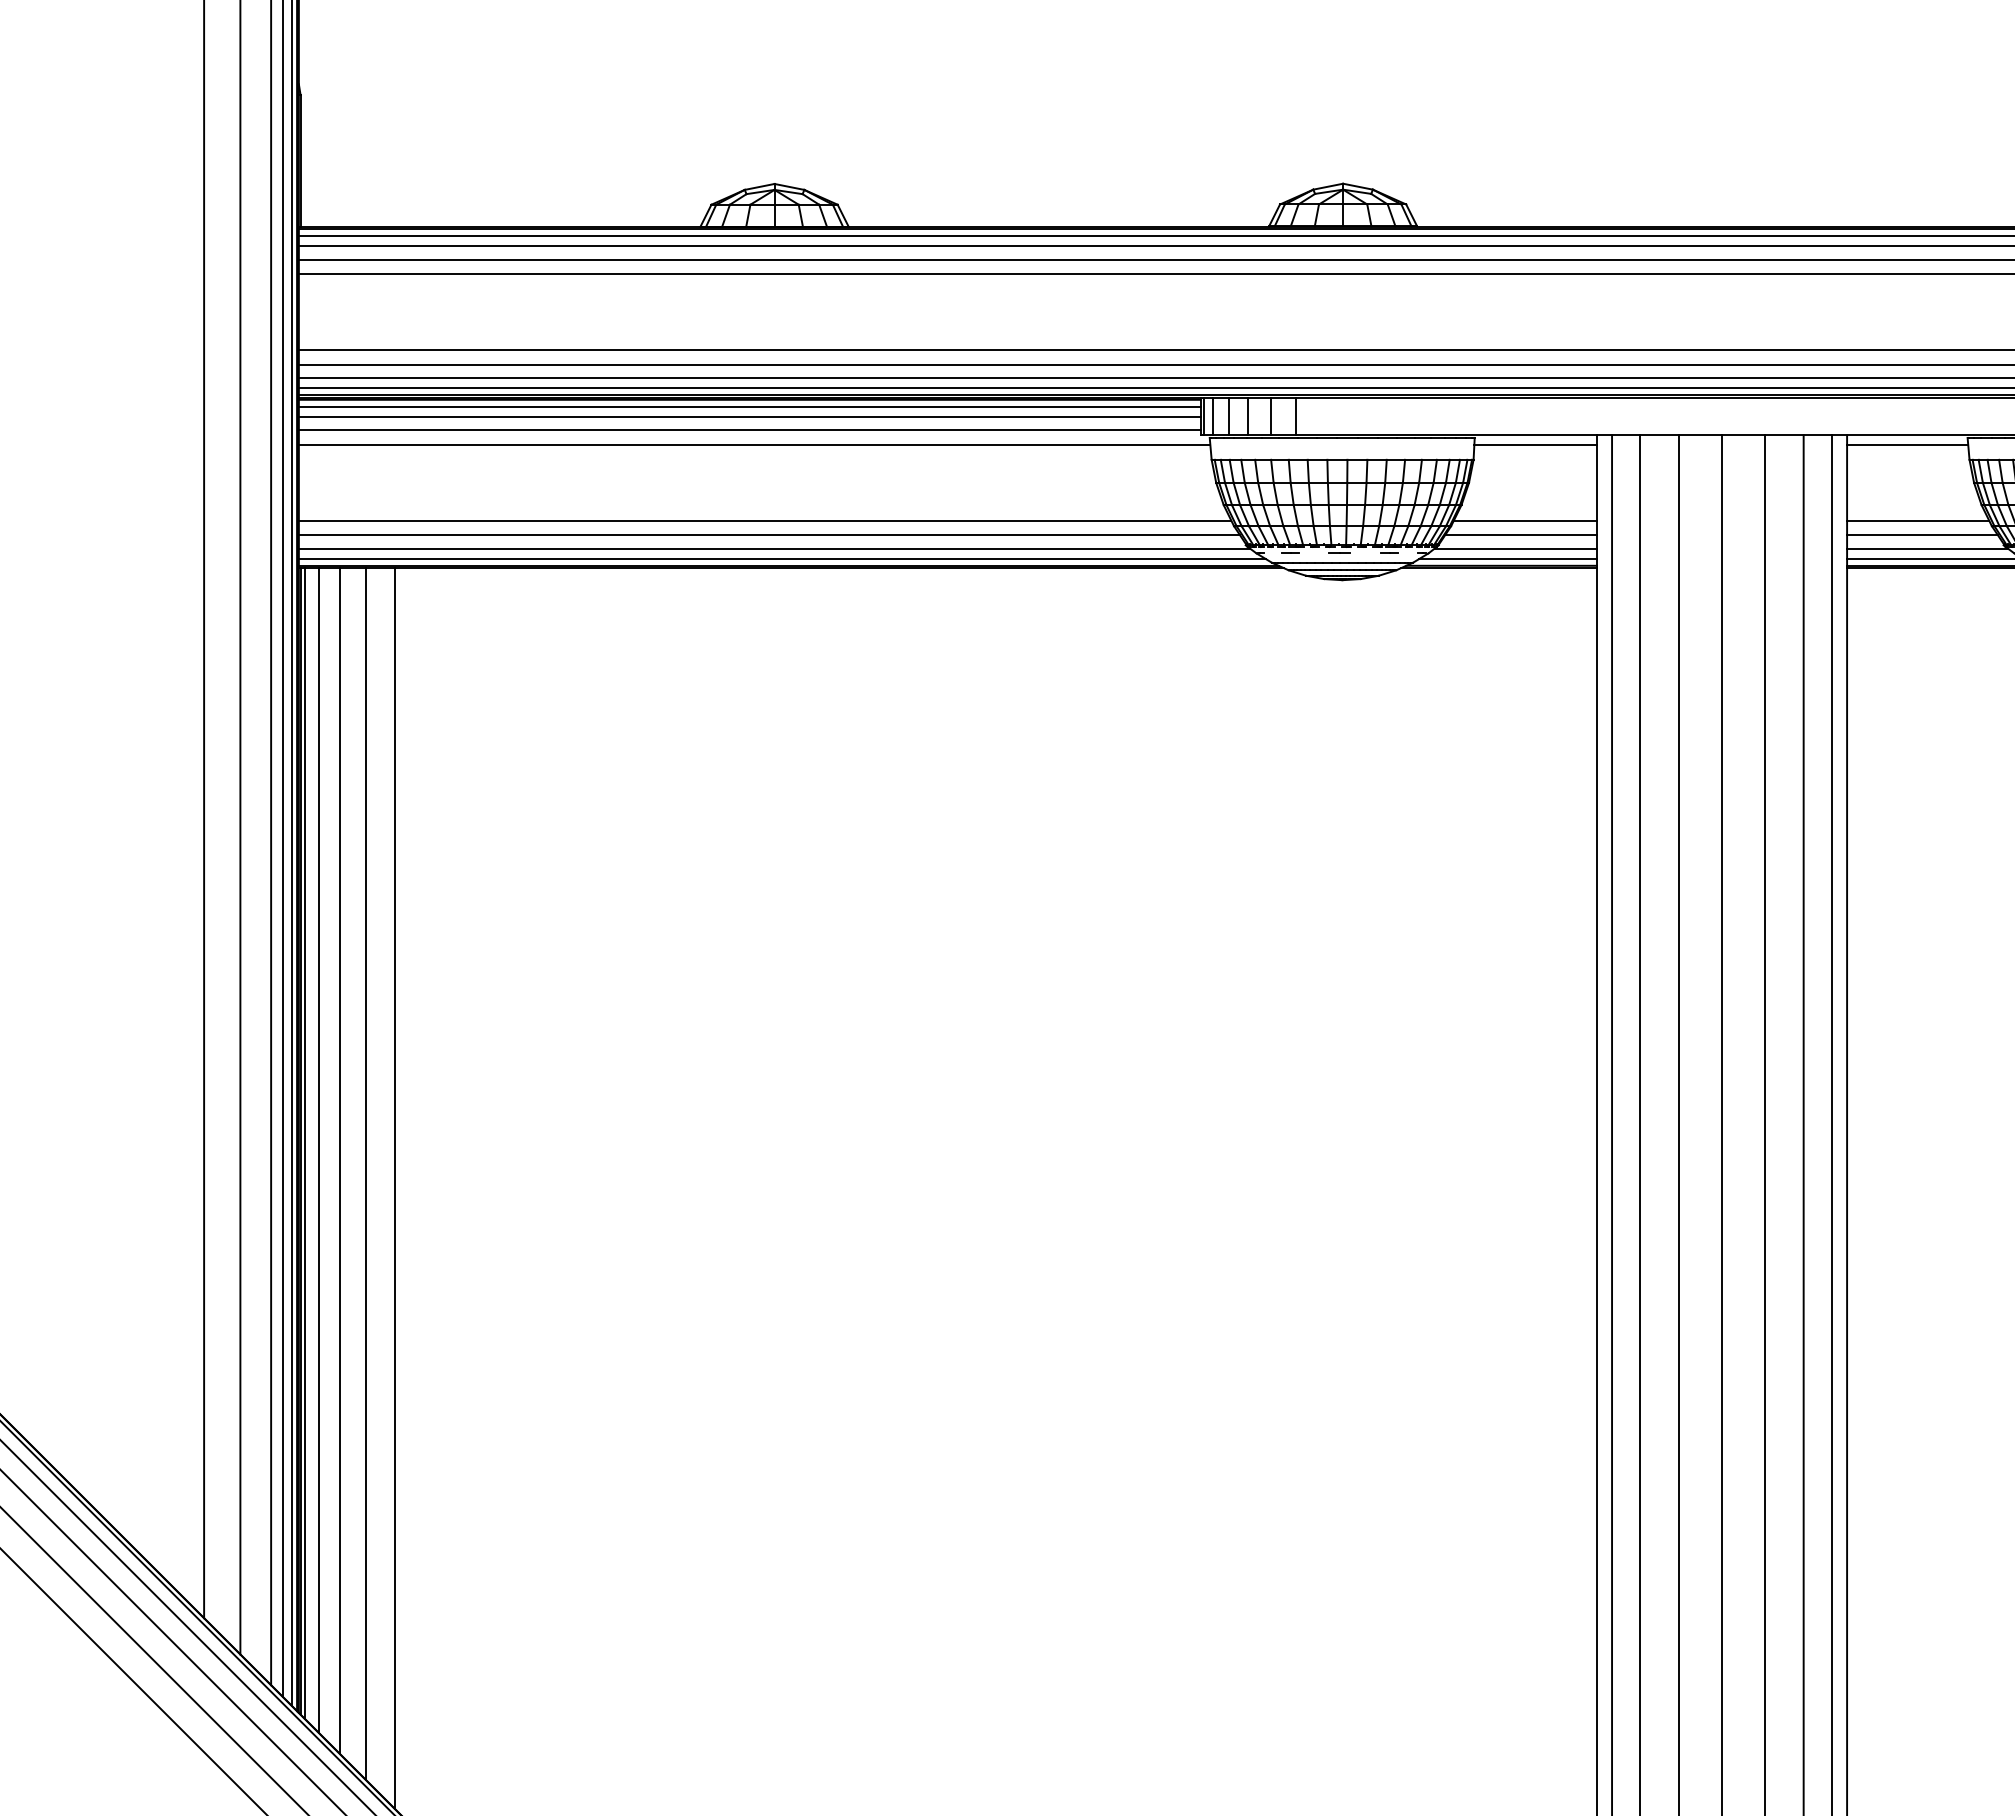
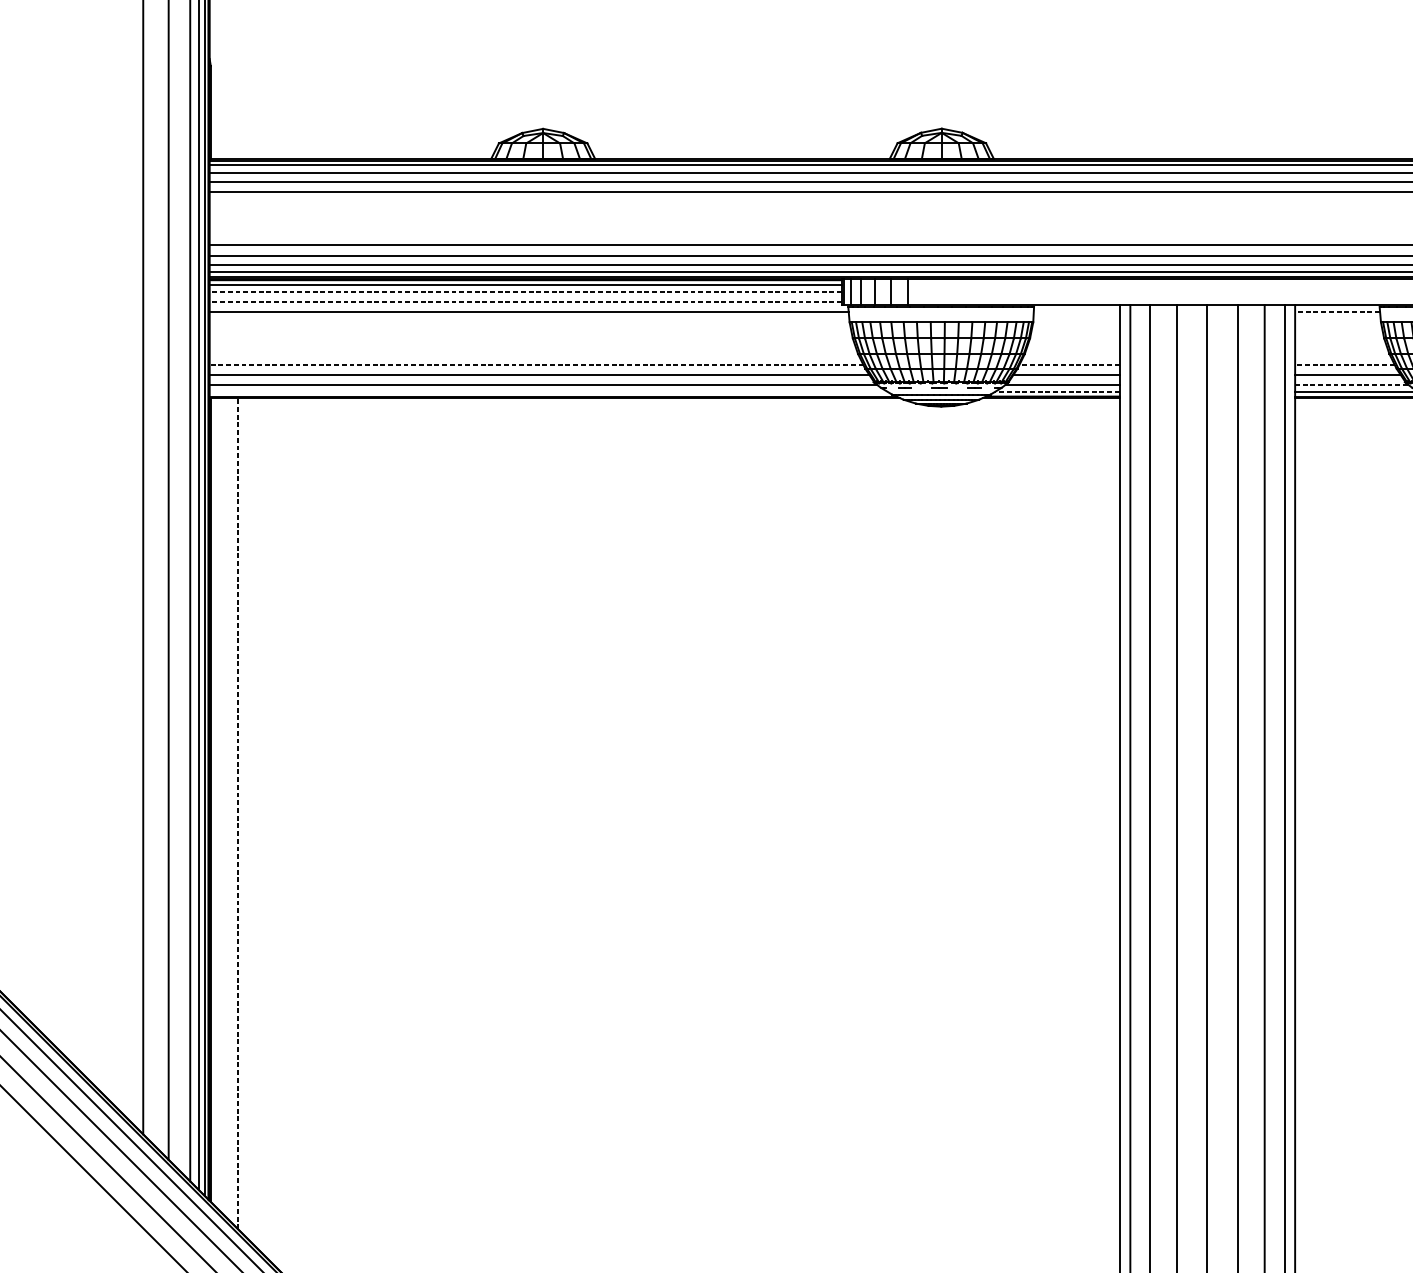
line: (749, 417) -> (525, 292), solid -> dashed
line: (749, 430) -> (525, 301), solid -> dashed
line: (1535, 444) -> (1076, 311), removed
line: (1907, 444) -> (1337, 311), solid -> dashed
line: (764, 520) -> (536, 364), solid -> dashed
line: (1525, 520) -> (1069, 364), solid -> dashed
line: (1917, 520) -> (1344, 364), solid -> dashed
line: (1927, 548) -> (1351, 384), solid -> dashed
line: (781, 559) -> (548, 392), removed
line: (1508, 559) -> (1057, 392), solid -> dashed
line: (305, 1143) -> (214, 801), removed
line: (318, 1150) -> (223, 806), removed
line: (339, 1160) -> (238, 813), solid -> dashed
line: (365, 1174) -> (256, 823), removed
line: (395, 1188) -> (277, 833), removed

